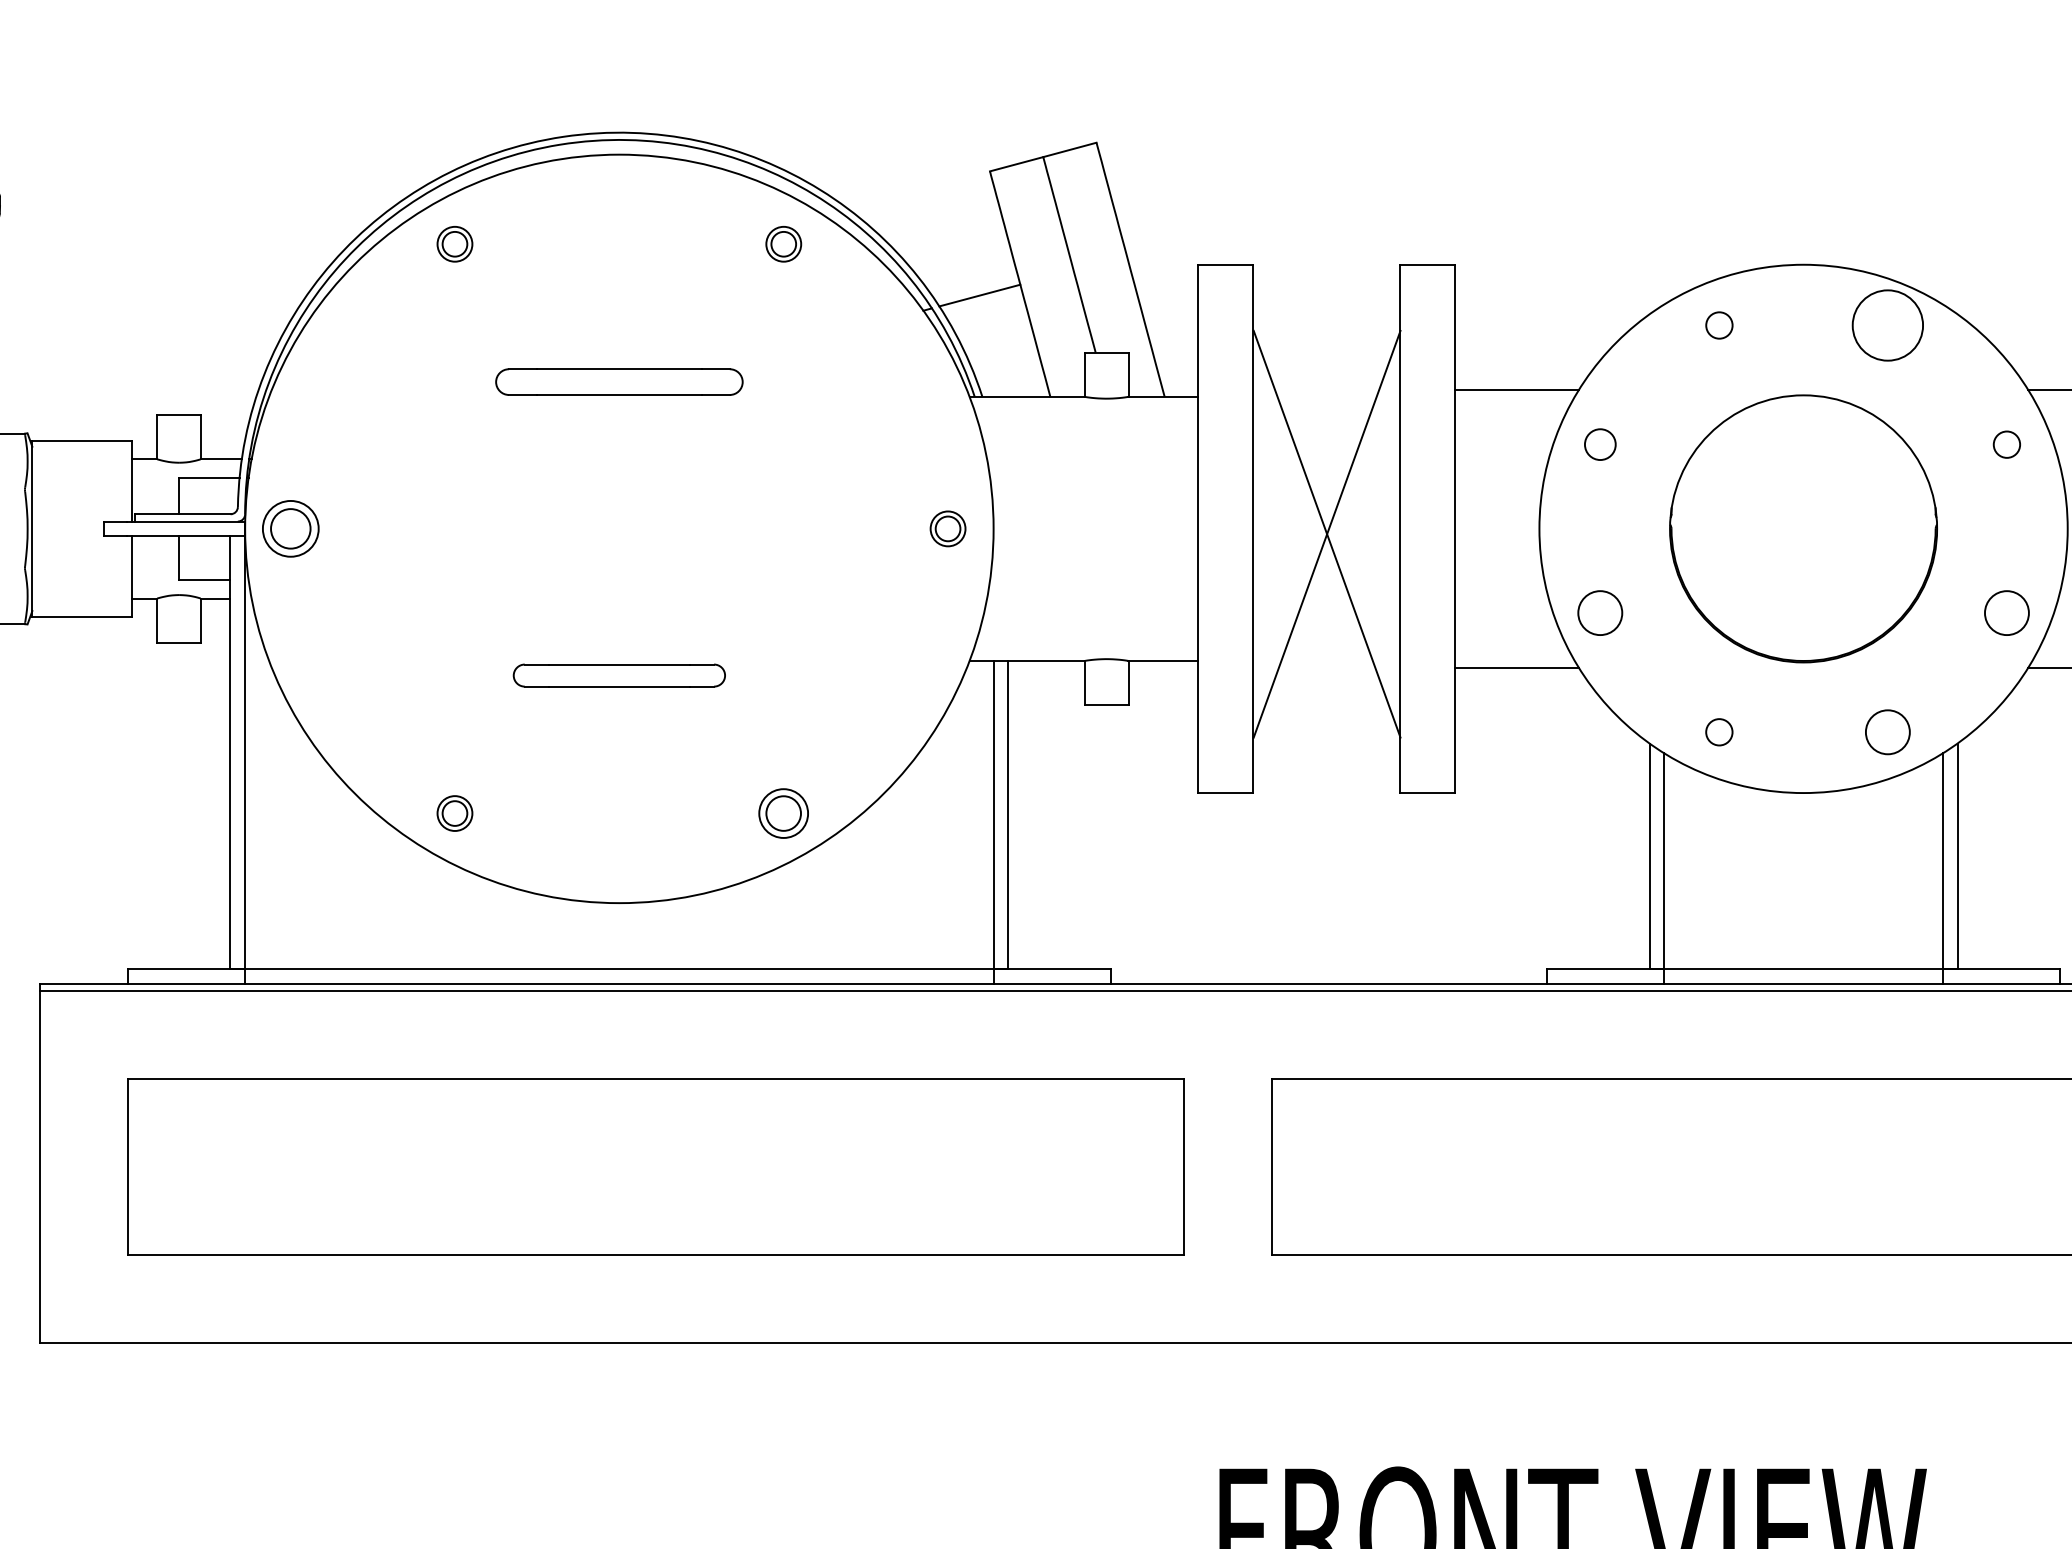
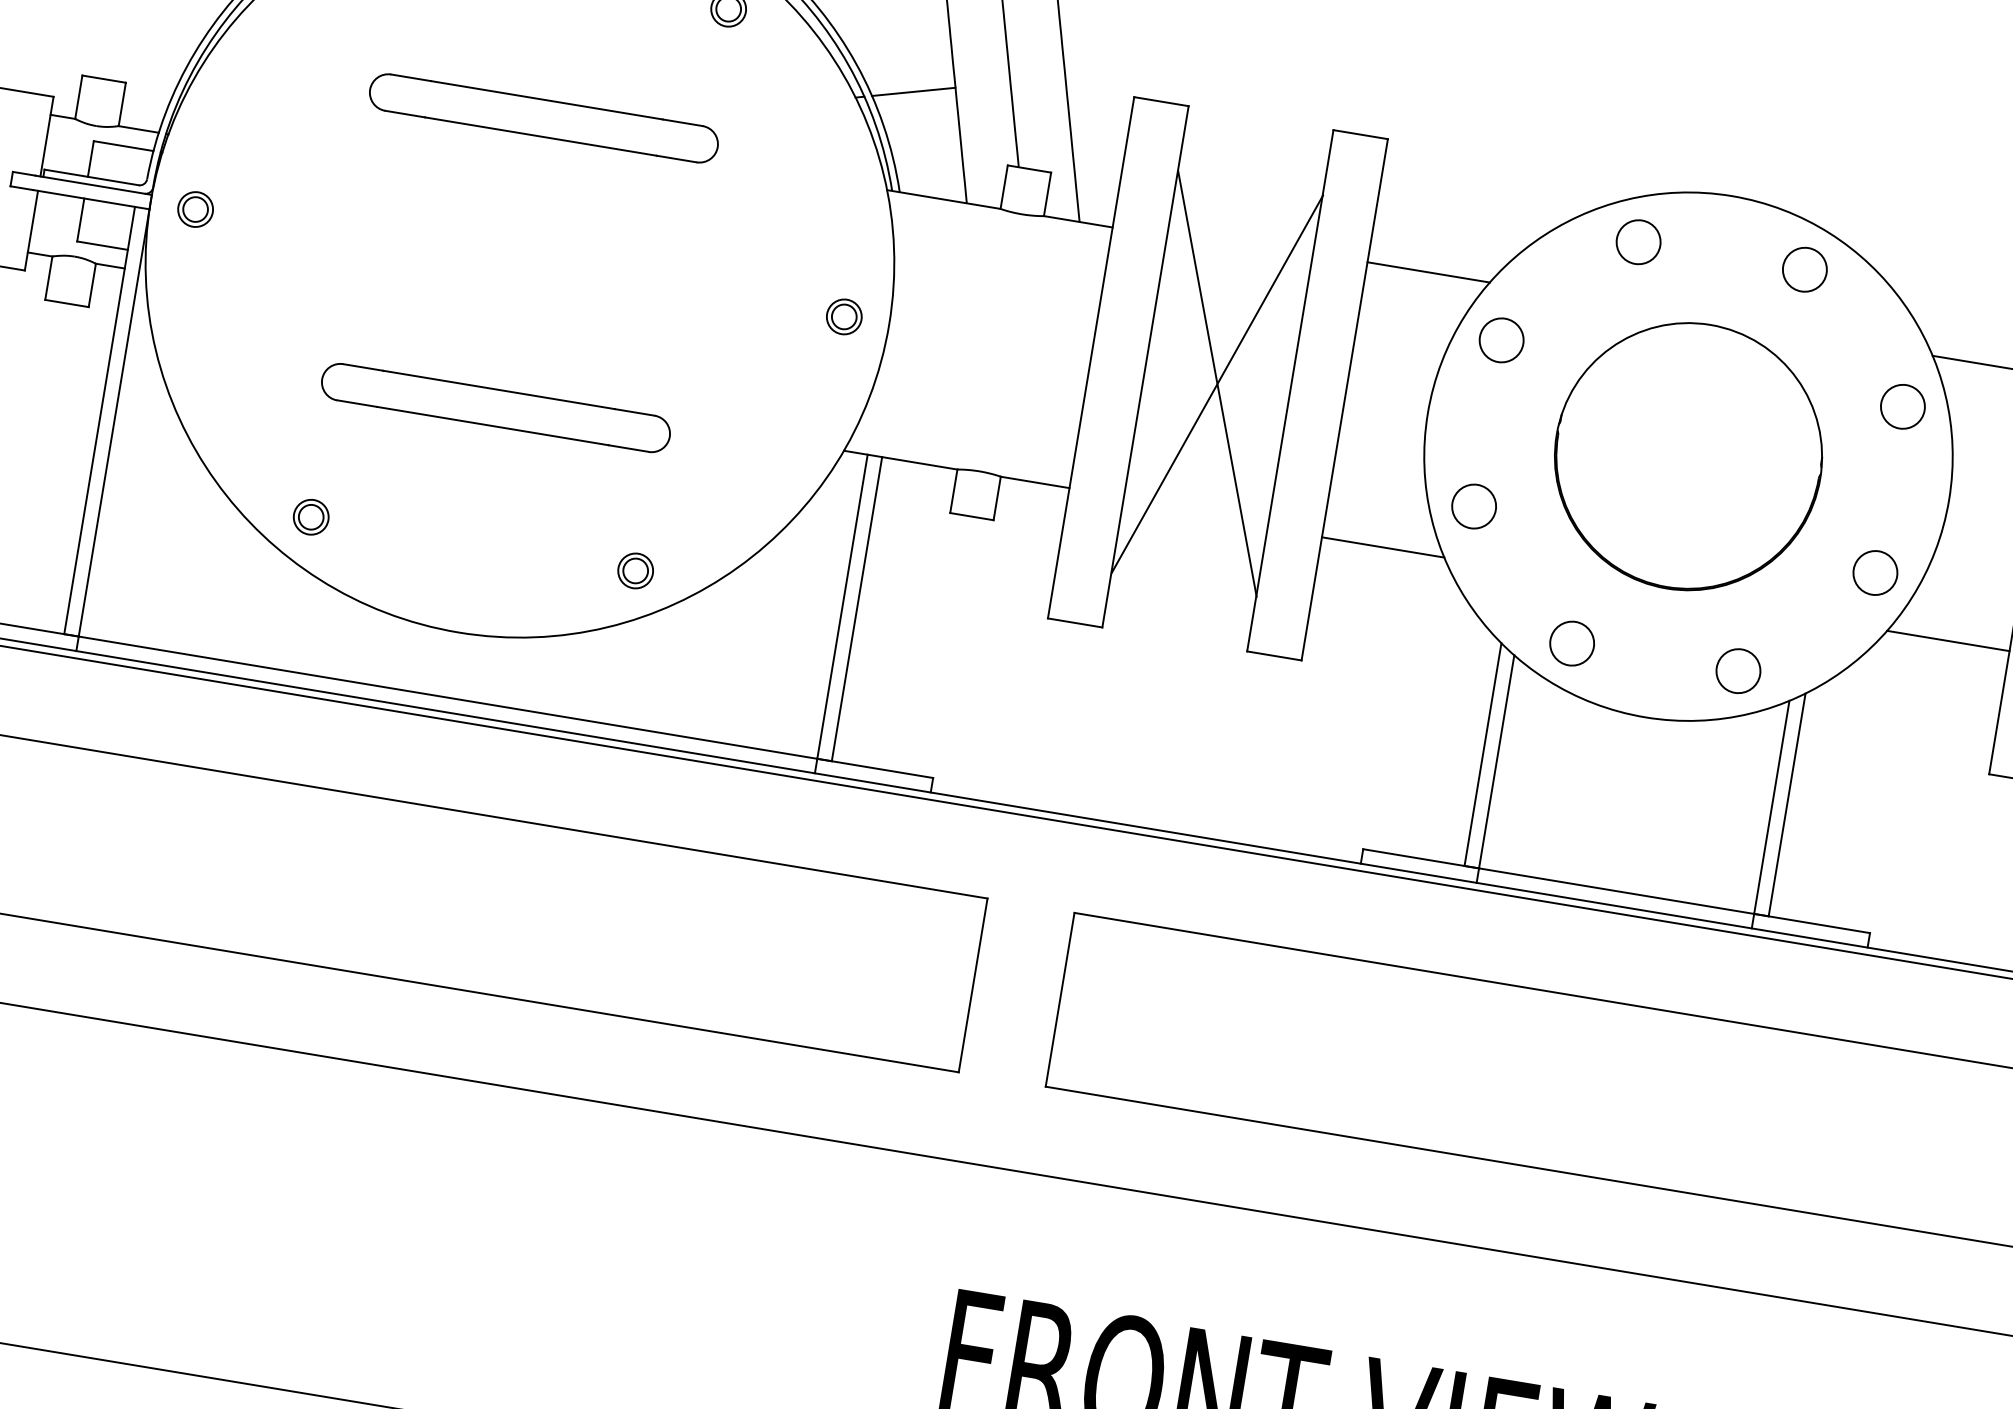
circle: (1719, 325) -> (1638, 242), size x1.67
circle: (1887, 325) -> (1804, 269), size x0.62
part: (619, 381) -> (544, 117), size x1.43
circle: (1600, 444) -> (1501, 340), size x1.43
circle: (2006, 444) -> (1902, 406), size x1.67
part: (290, 528) -> (195, 209), size x0.62
part: (619, 675) -> (496, 407), size x1.67
circle: (1719, 732) -> (1572, 643), size x1.67
part: (783, 813) -> (635, 570), size x0.71

